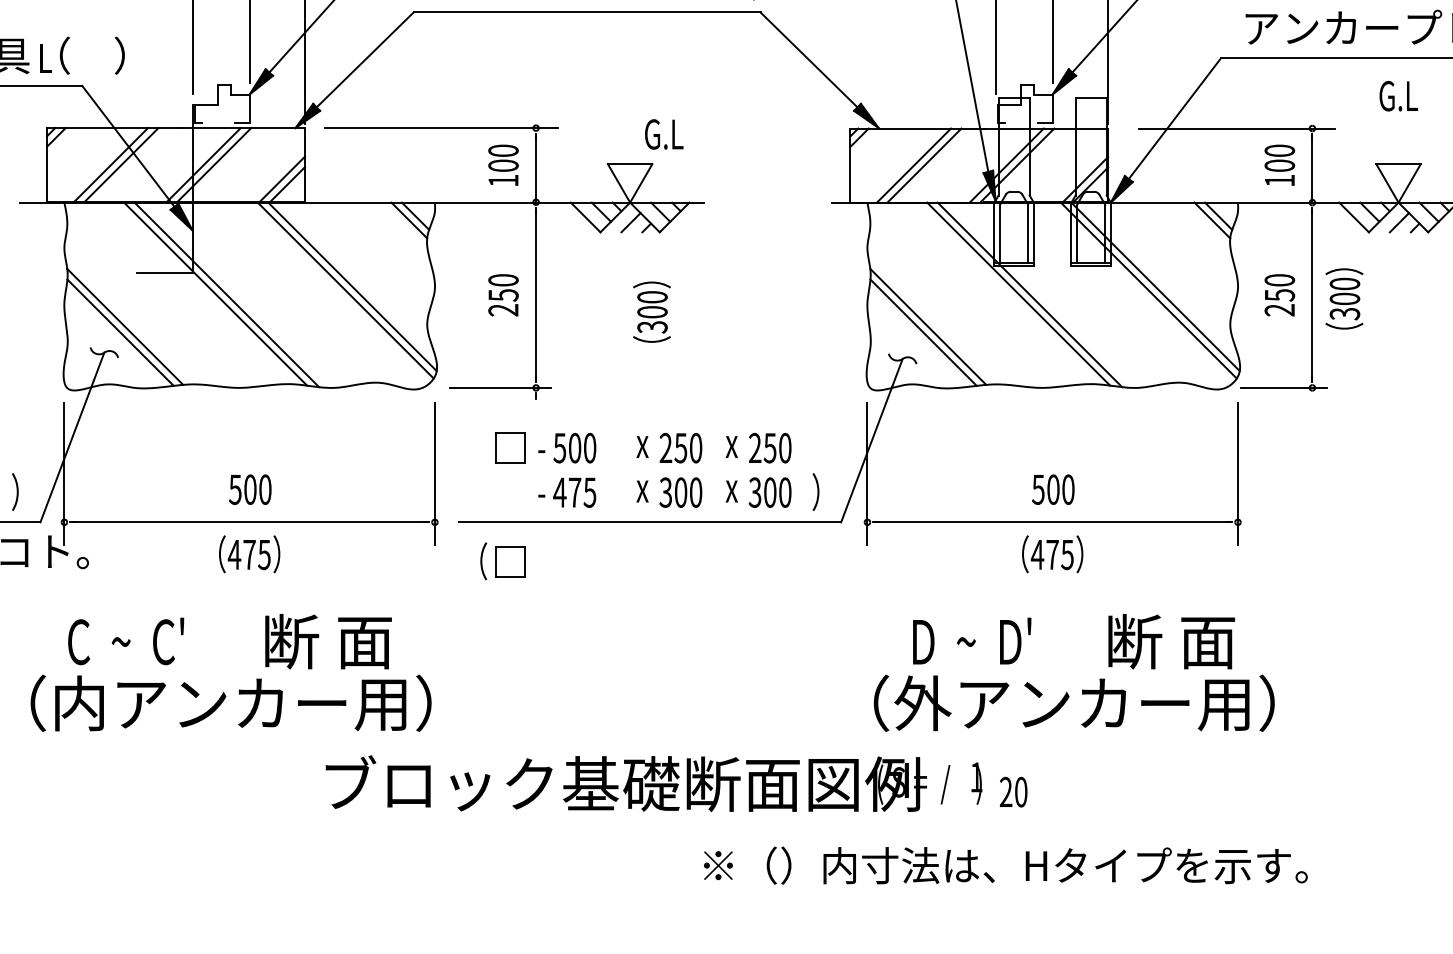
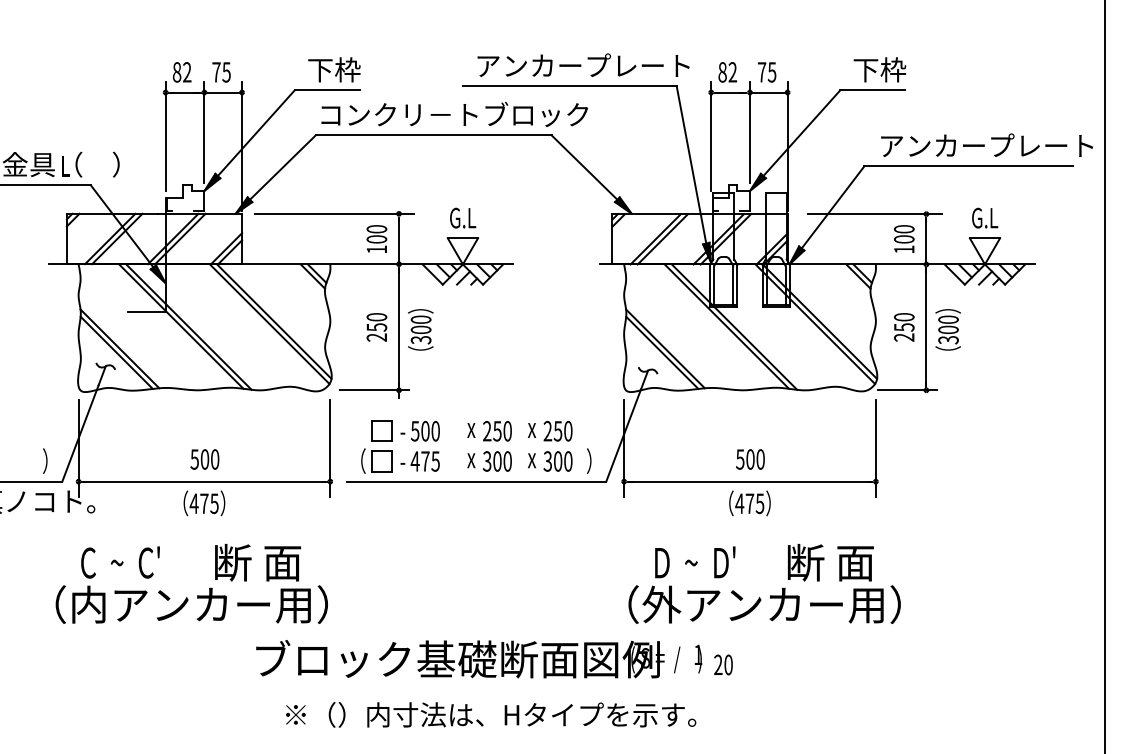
text: (1399, 95) -> (985, 217), moved
text: (664, 133) -> (463, 217), moved
text: (651, 311) -> (420, 329), moved
part: (502, 560) -> (376, 460), moved
text: (1006, 865) -> (491, 714), moved

